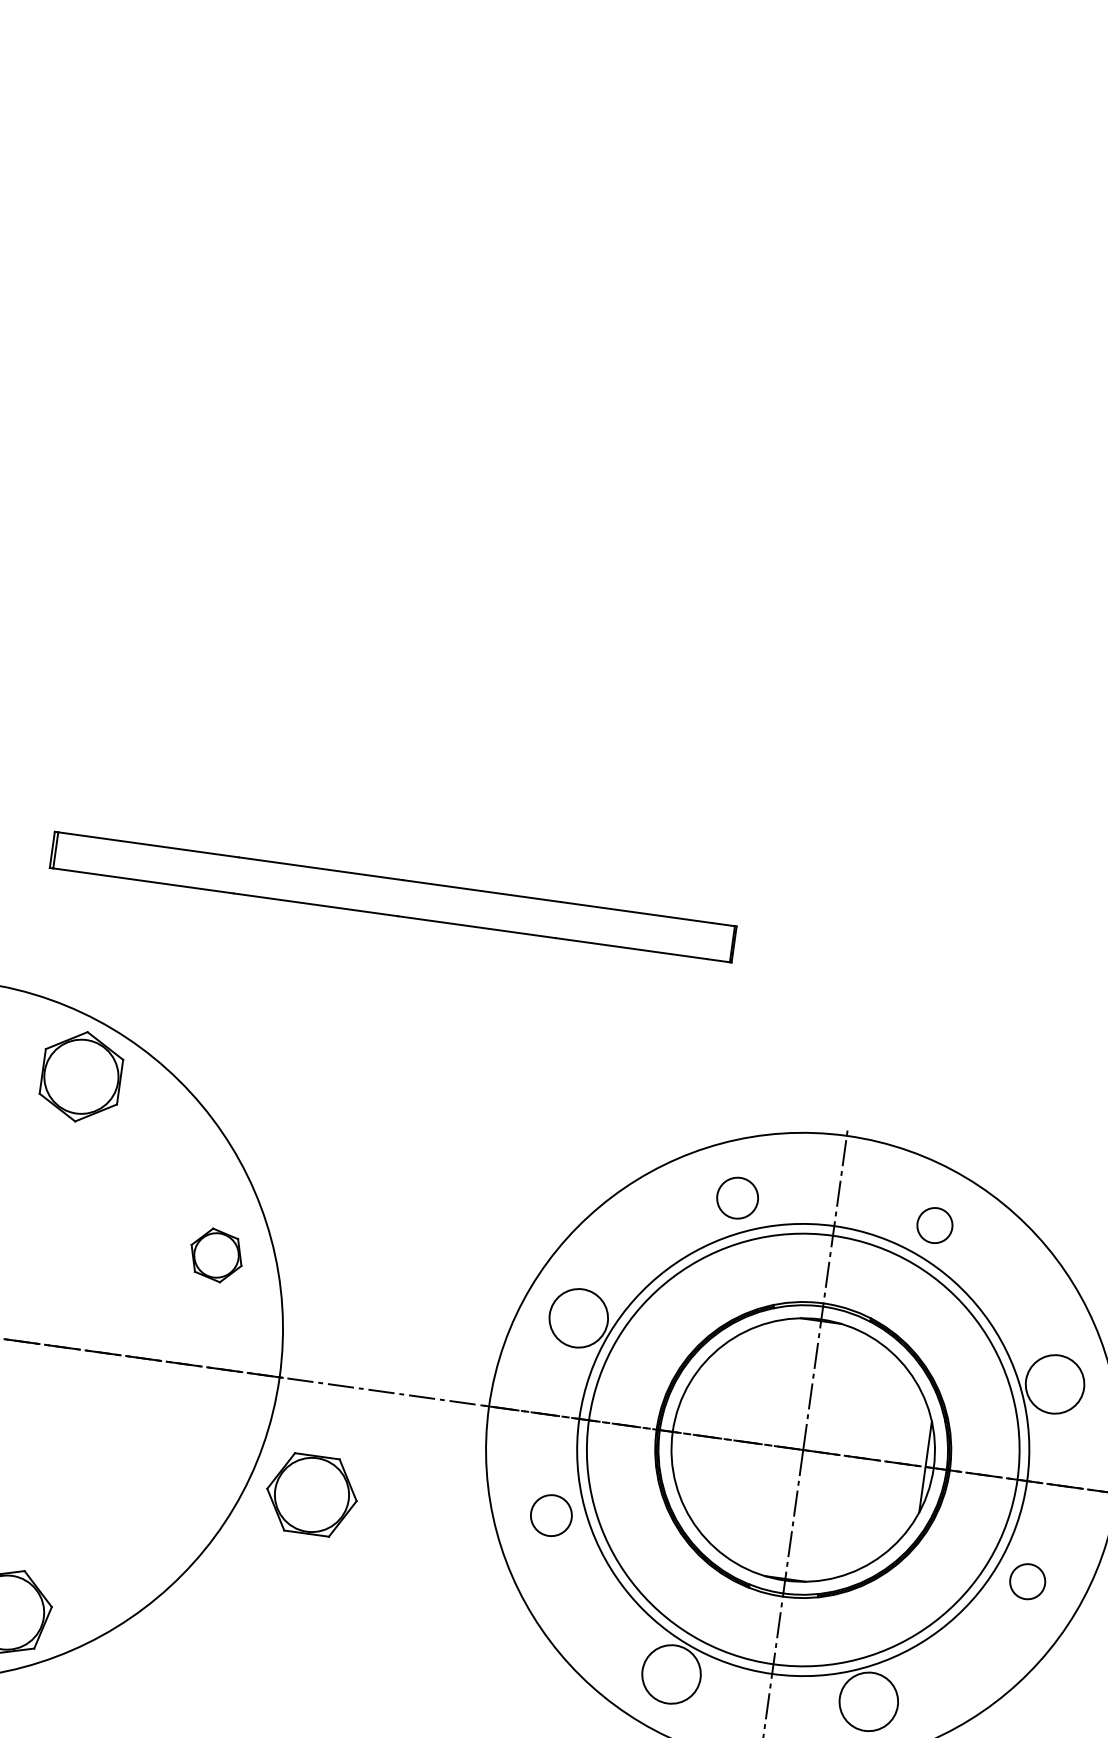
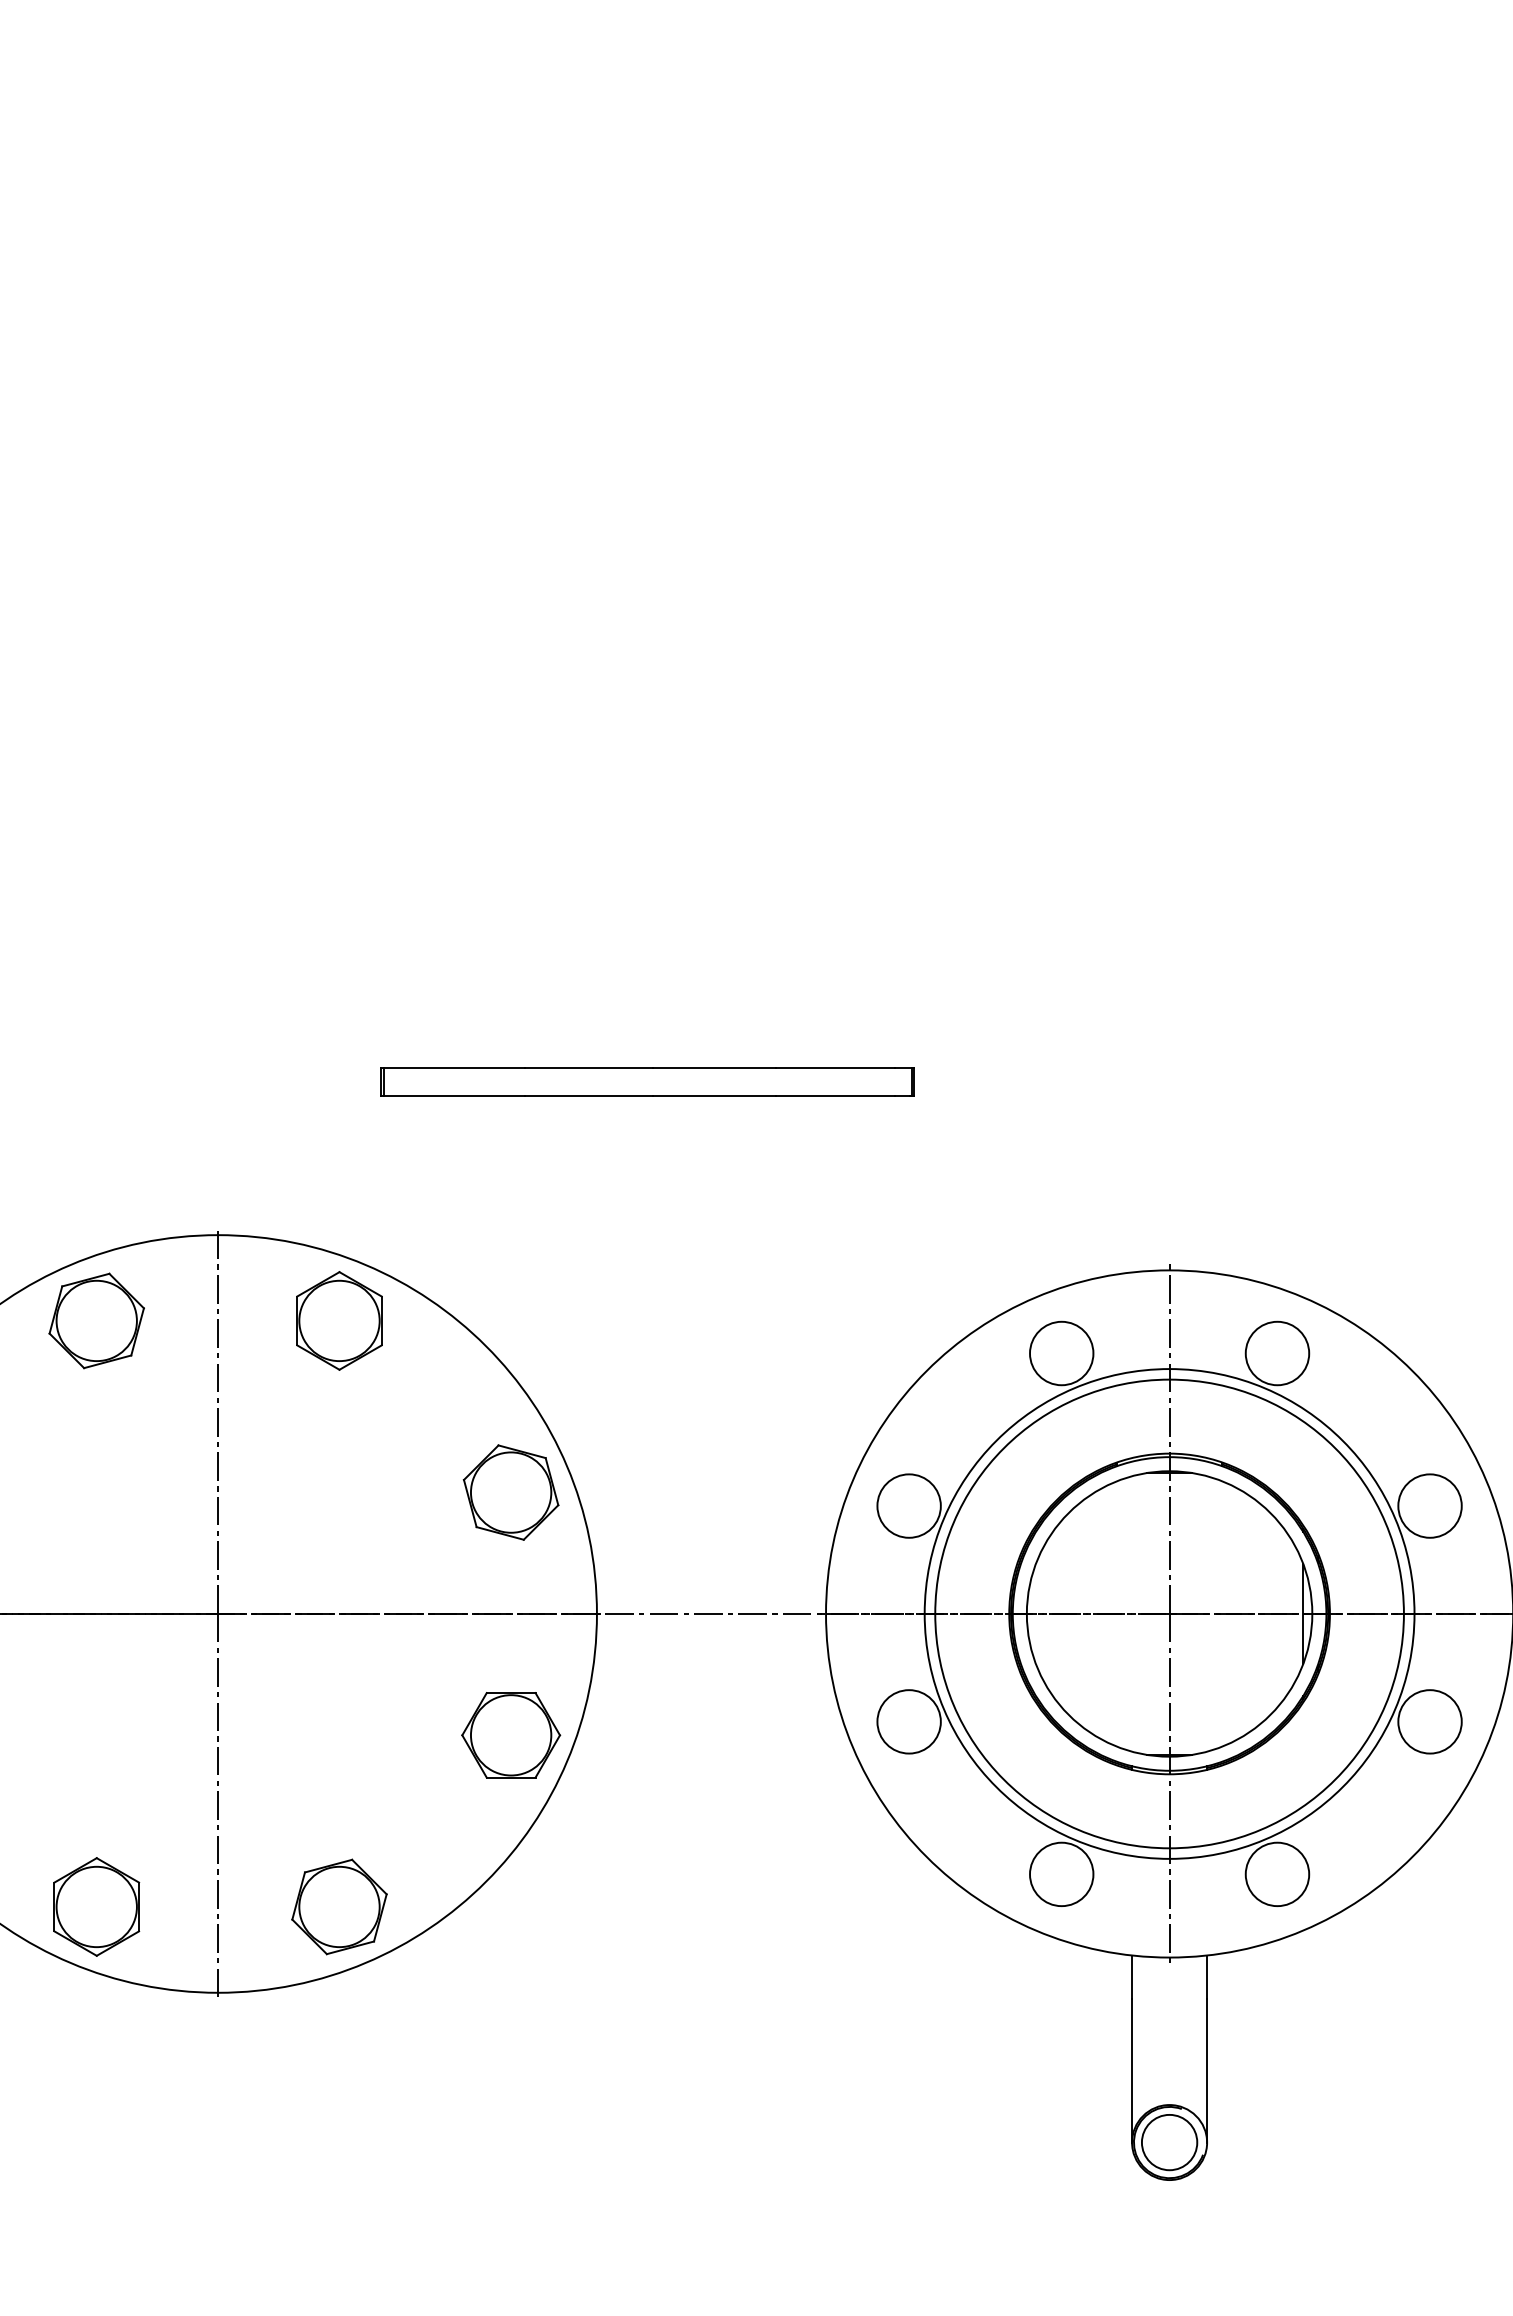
part: (393, 896) -> (647, 1081), size x0.71
circle: (737, 1198) -> (1061, 1353), size x1.43
circle: (934, 1225) -> (1277, 1353), size x1.67
part: (216, 1255) -> (510, 1492), size x1.67
part: (312, 1495) -> (511, 1735), moved
circle: (550, 1515) -> (908, 1721), size x1.43
circle: (1027, 1581) -> (1429, 1721), size x1.67

